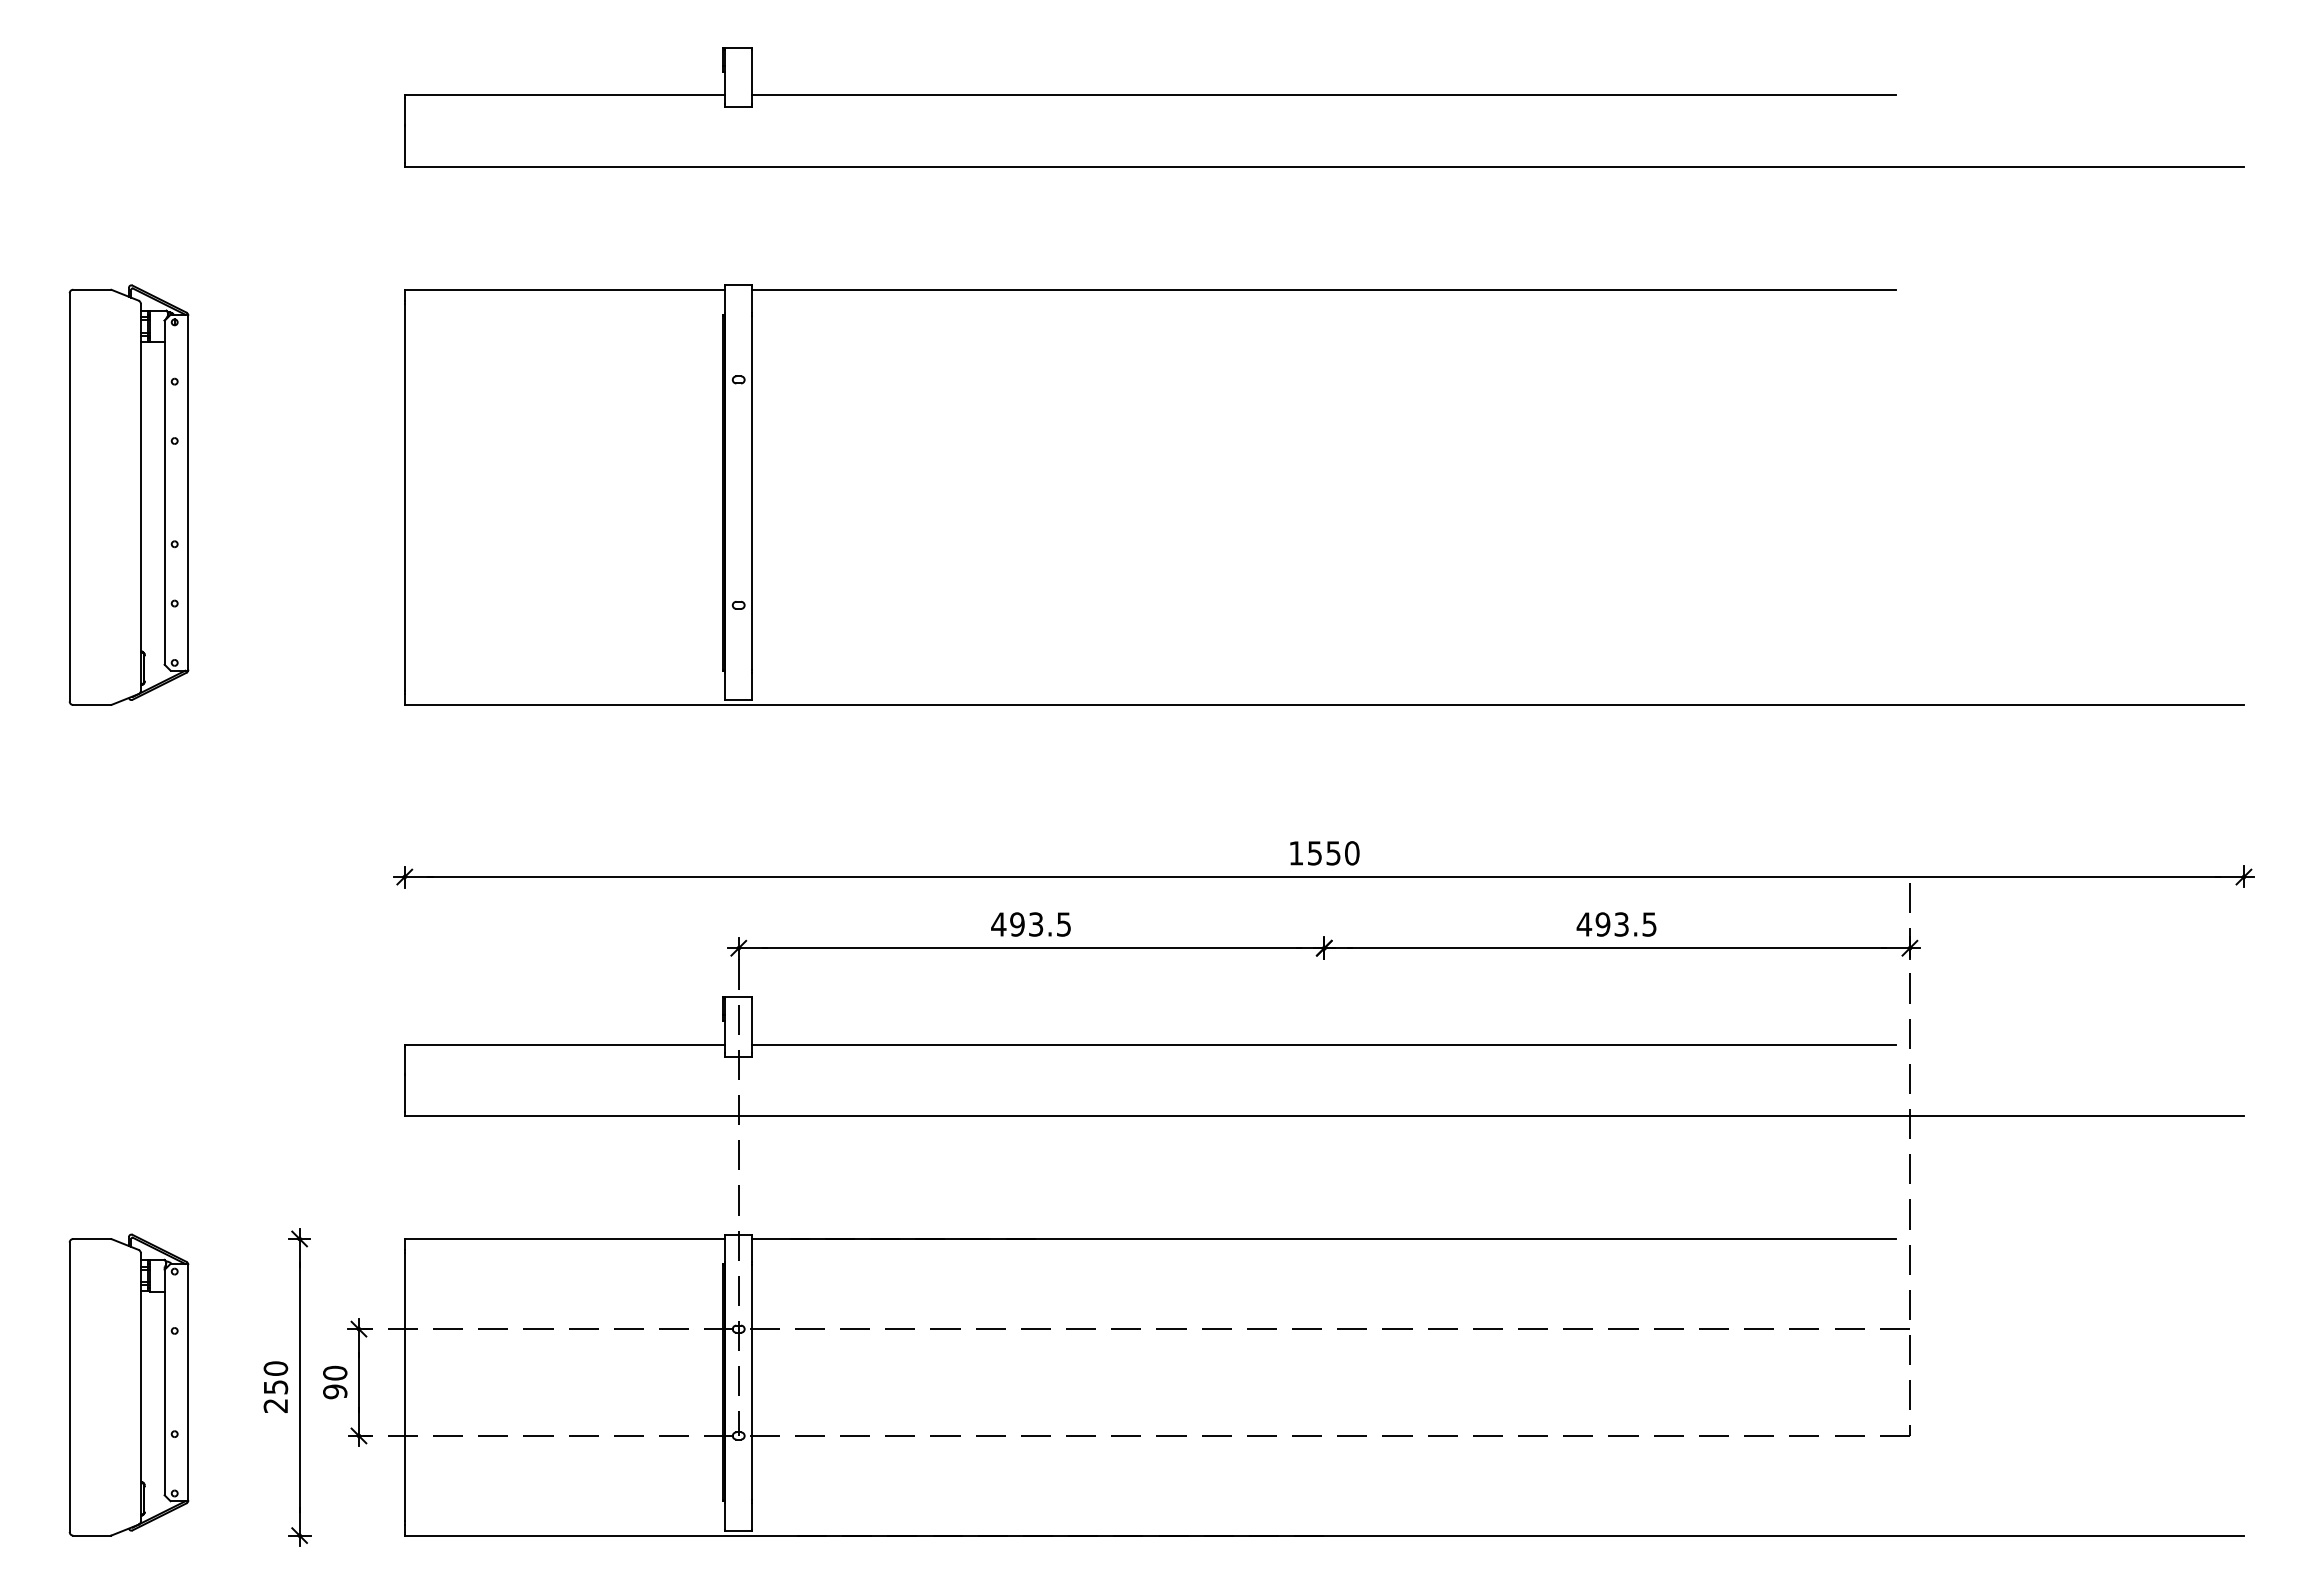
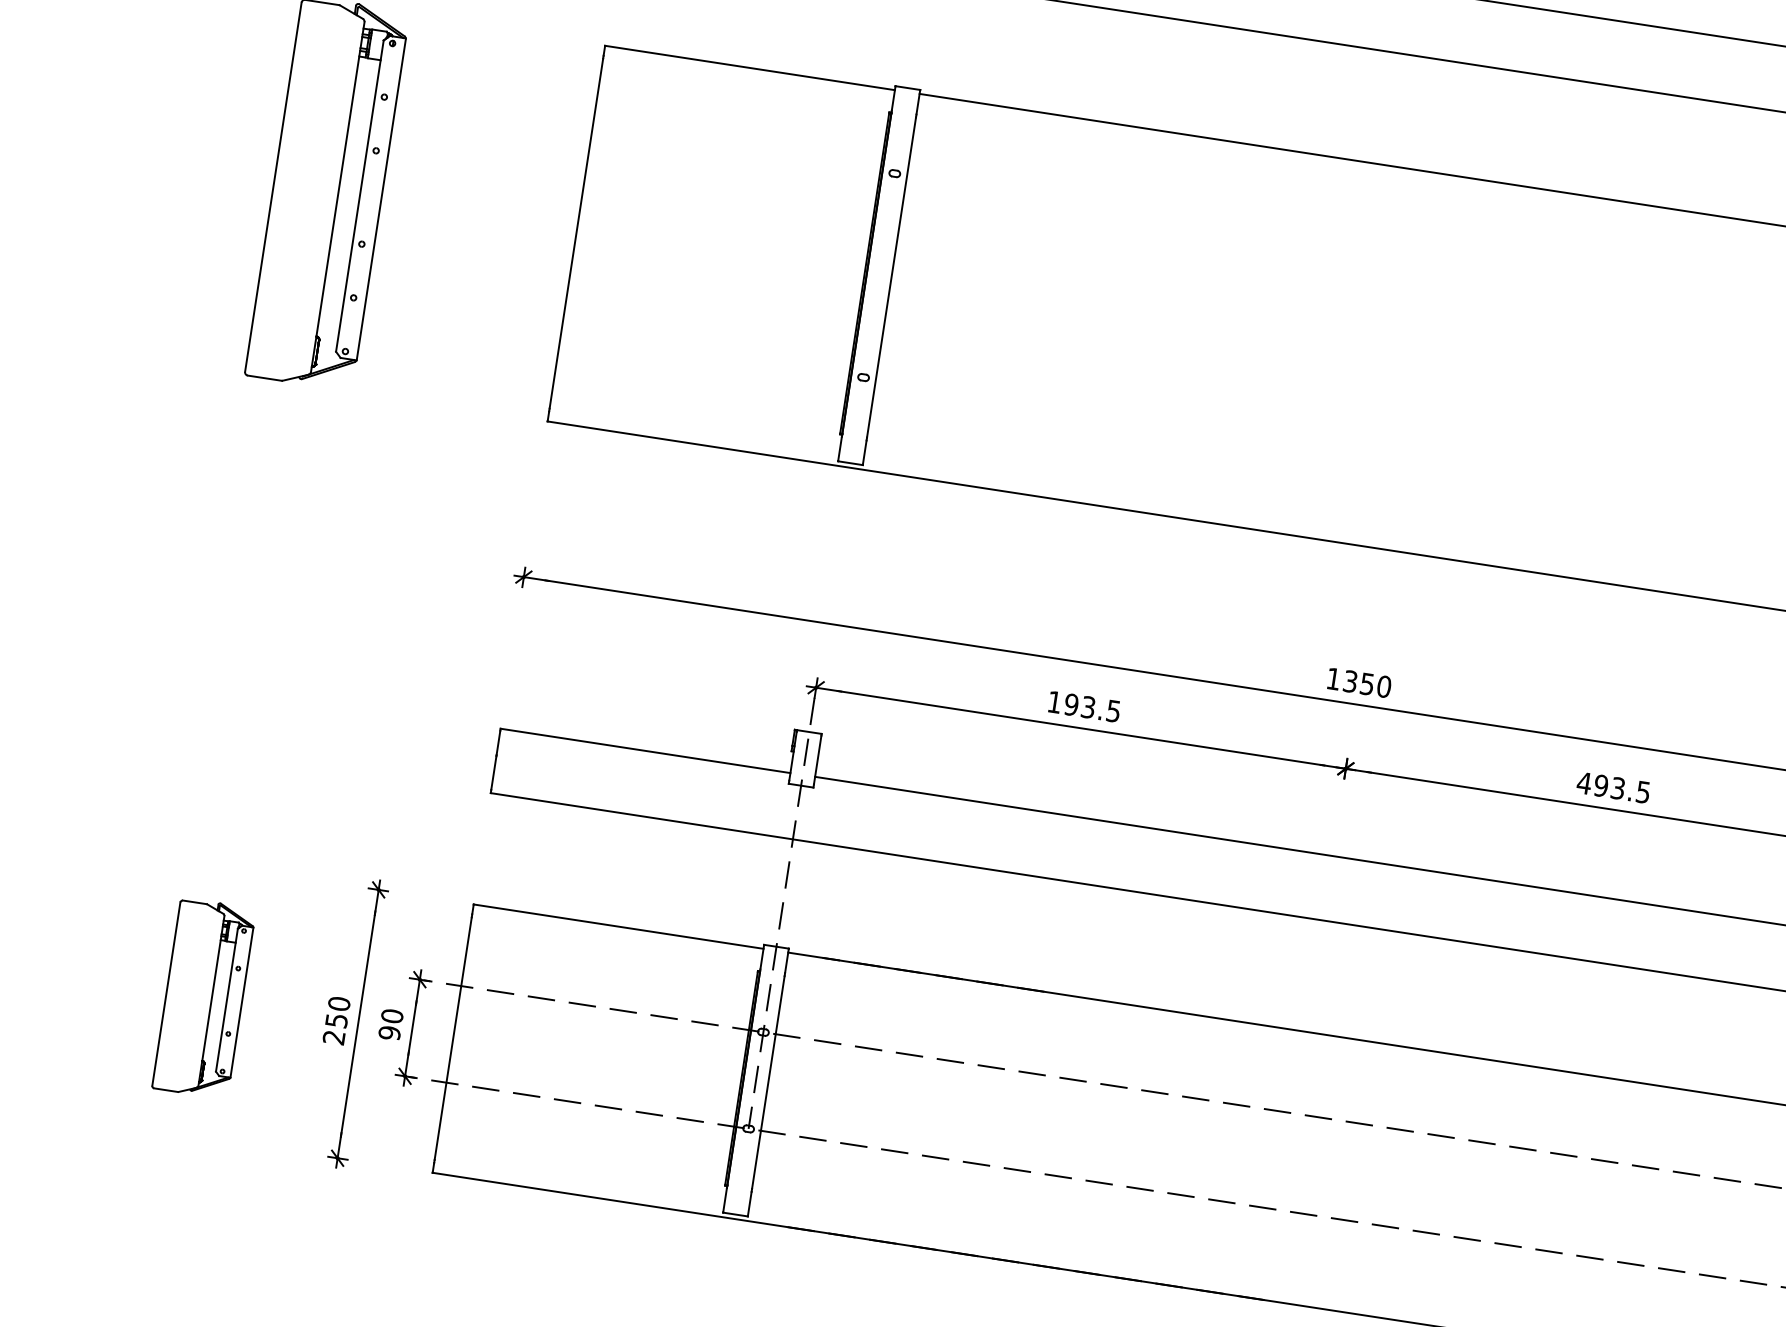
text: (1314, 852) -> (1350, 680), 1550 -> 1350
text: (998, 924) -> (1054, 702), 493.5 -> 193.5
part: (128, 1384) -> (203, 997), size x0.7

